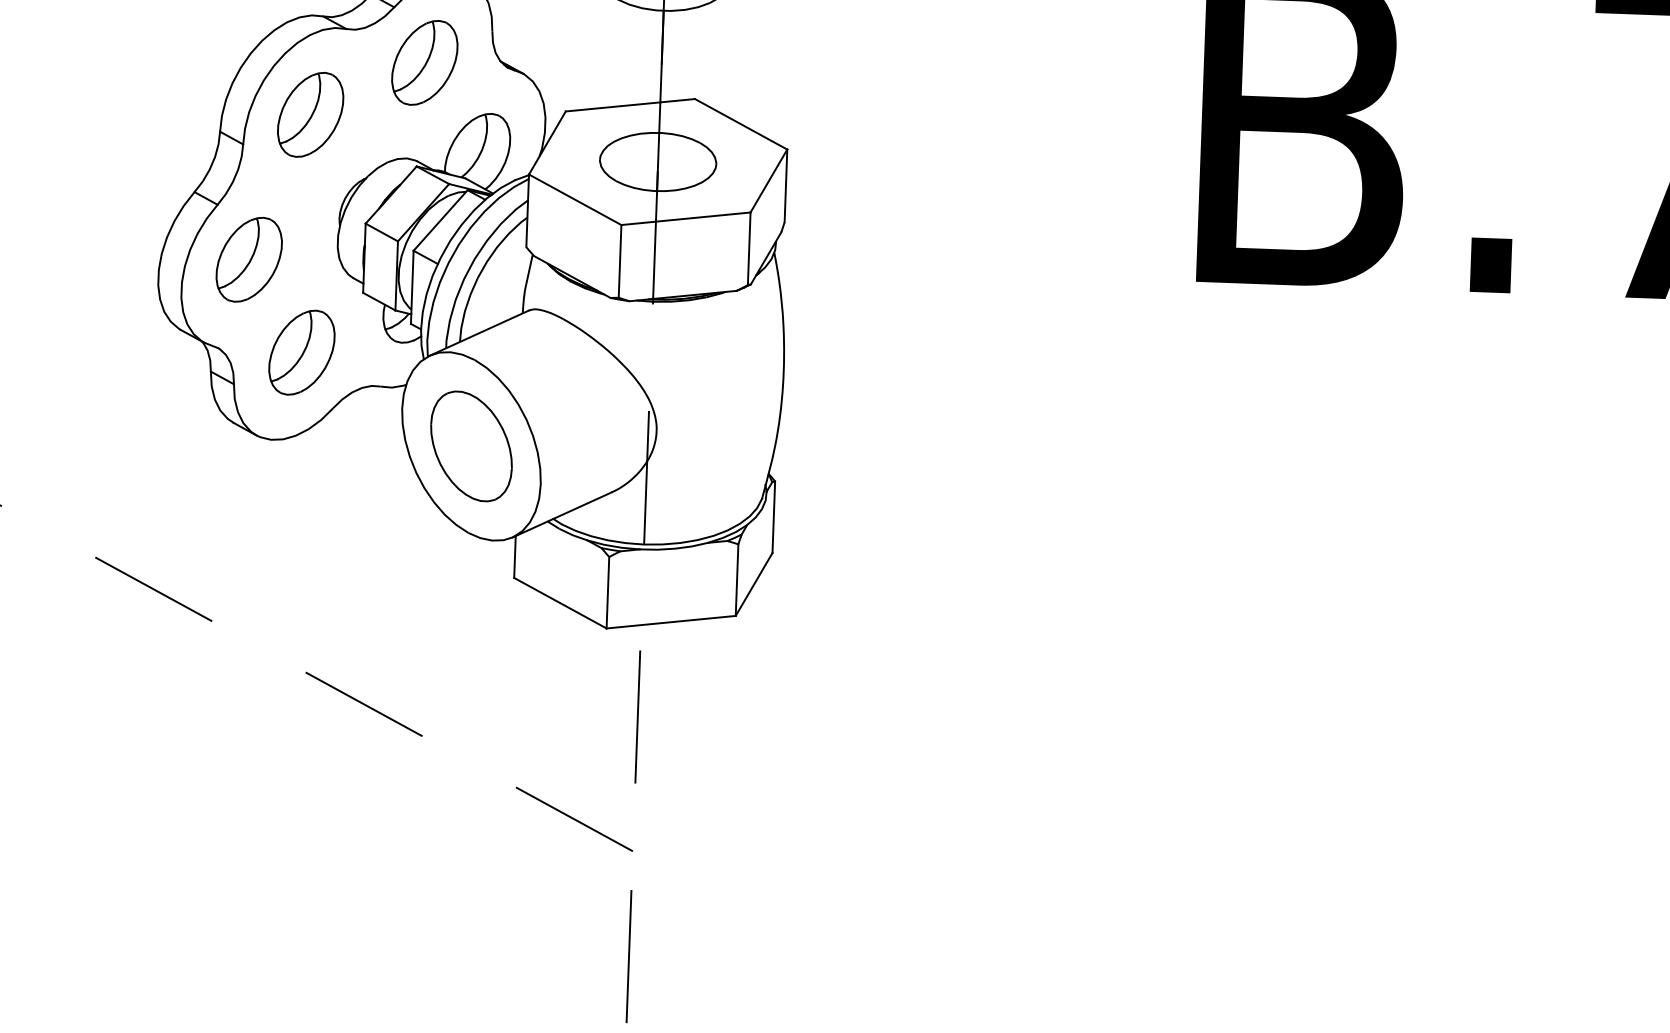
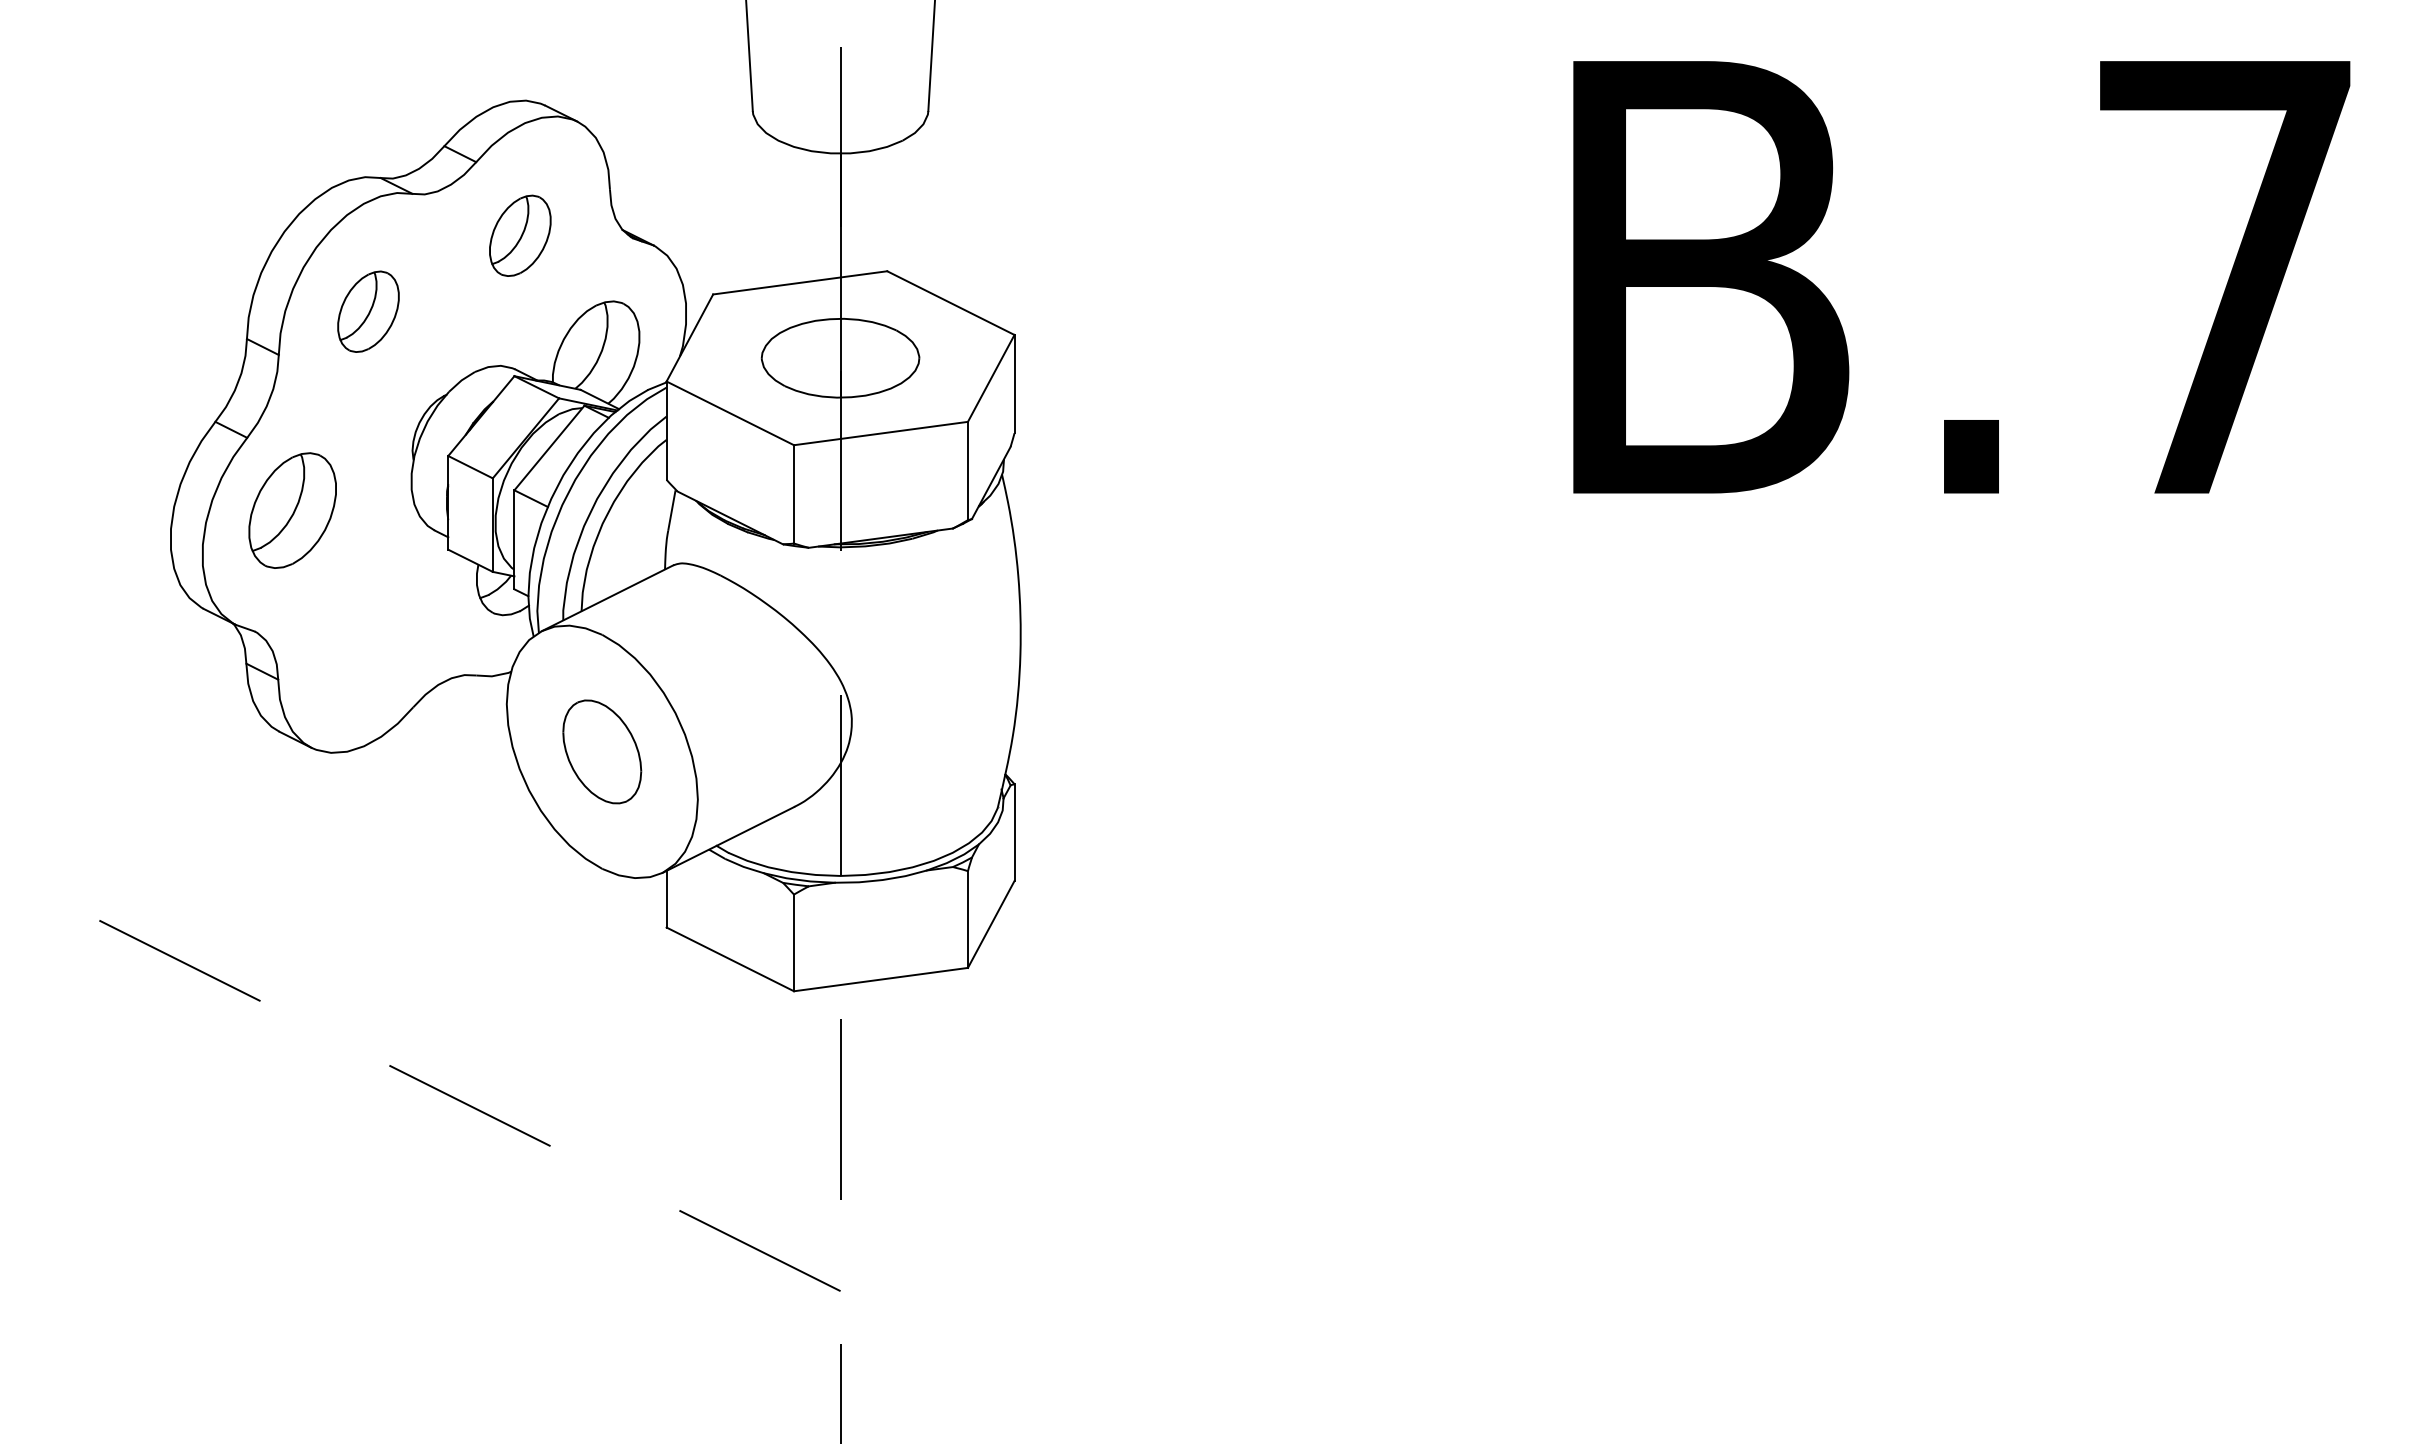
part: (425, 62) -> (520, 235), size x0.7
part: (310, 114) -> (368, 311), size x0.7
part: (301, 352) -> (368, 633), removed
part: (470, 446) -> (601, 751), size x0.7

